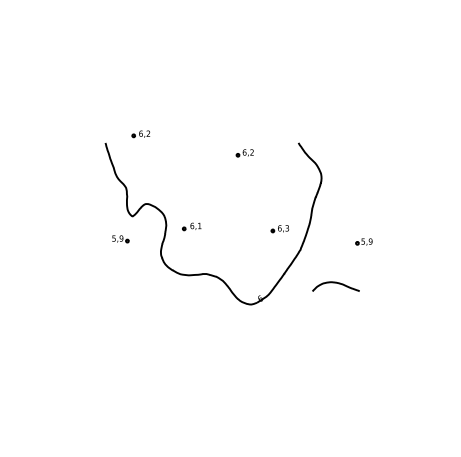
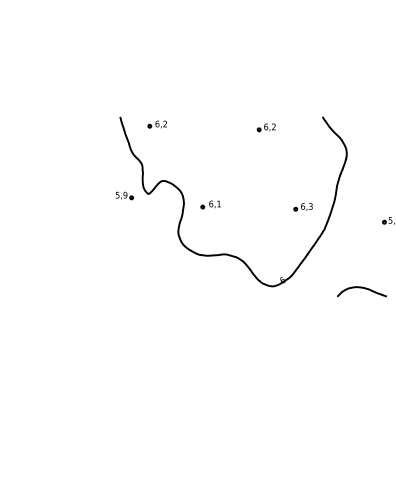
part: (140, 134) -> (156, 124), moved
part: (120, 239) -> (124, 196), moved
curve: (335, 283) -> (361, 288), moved

